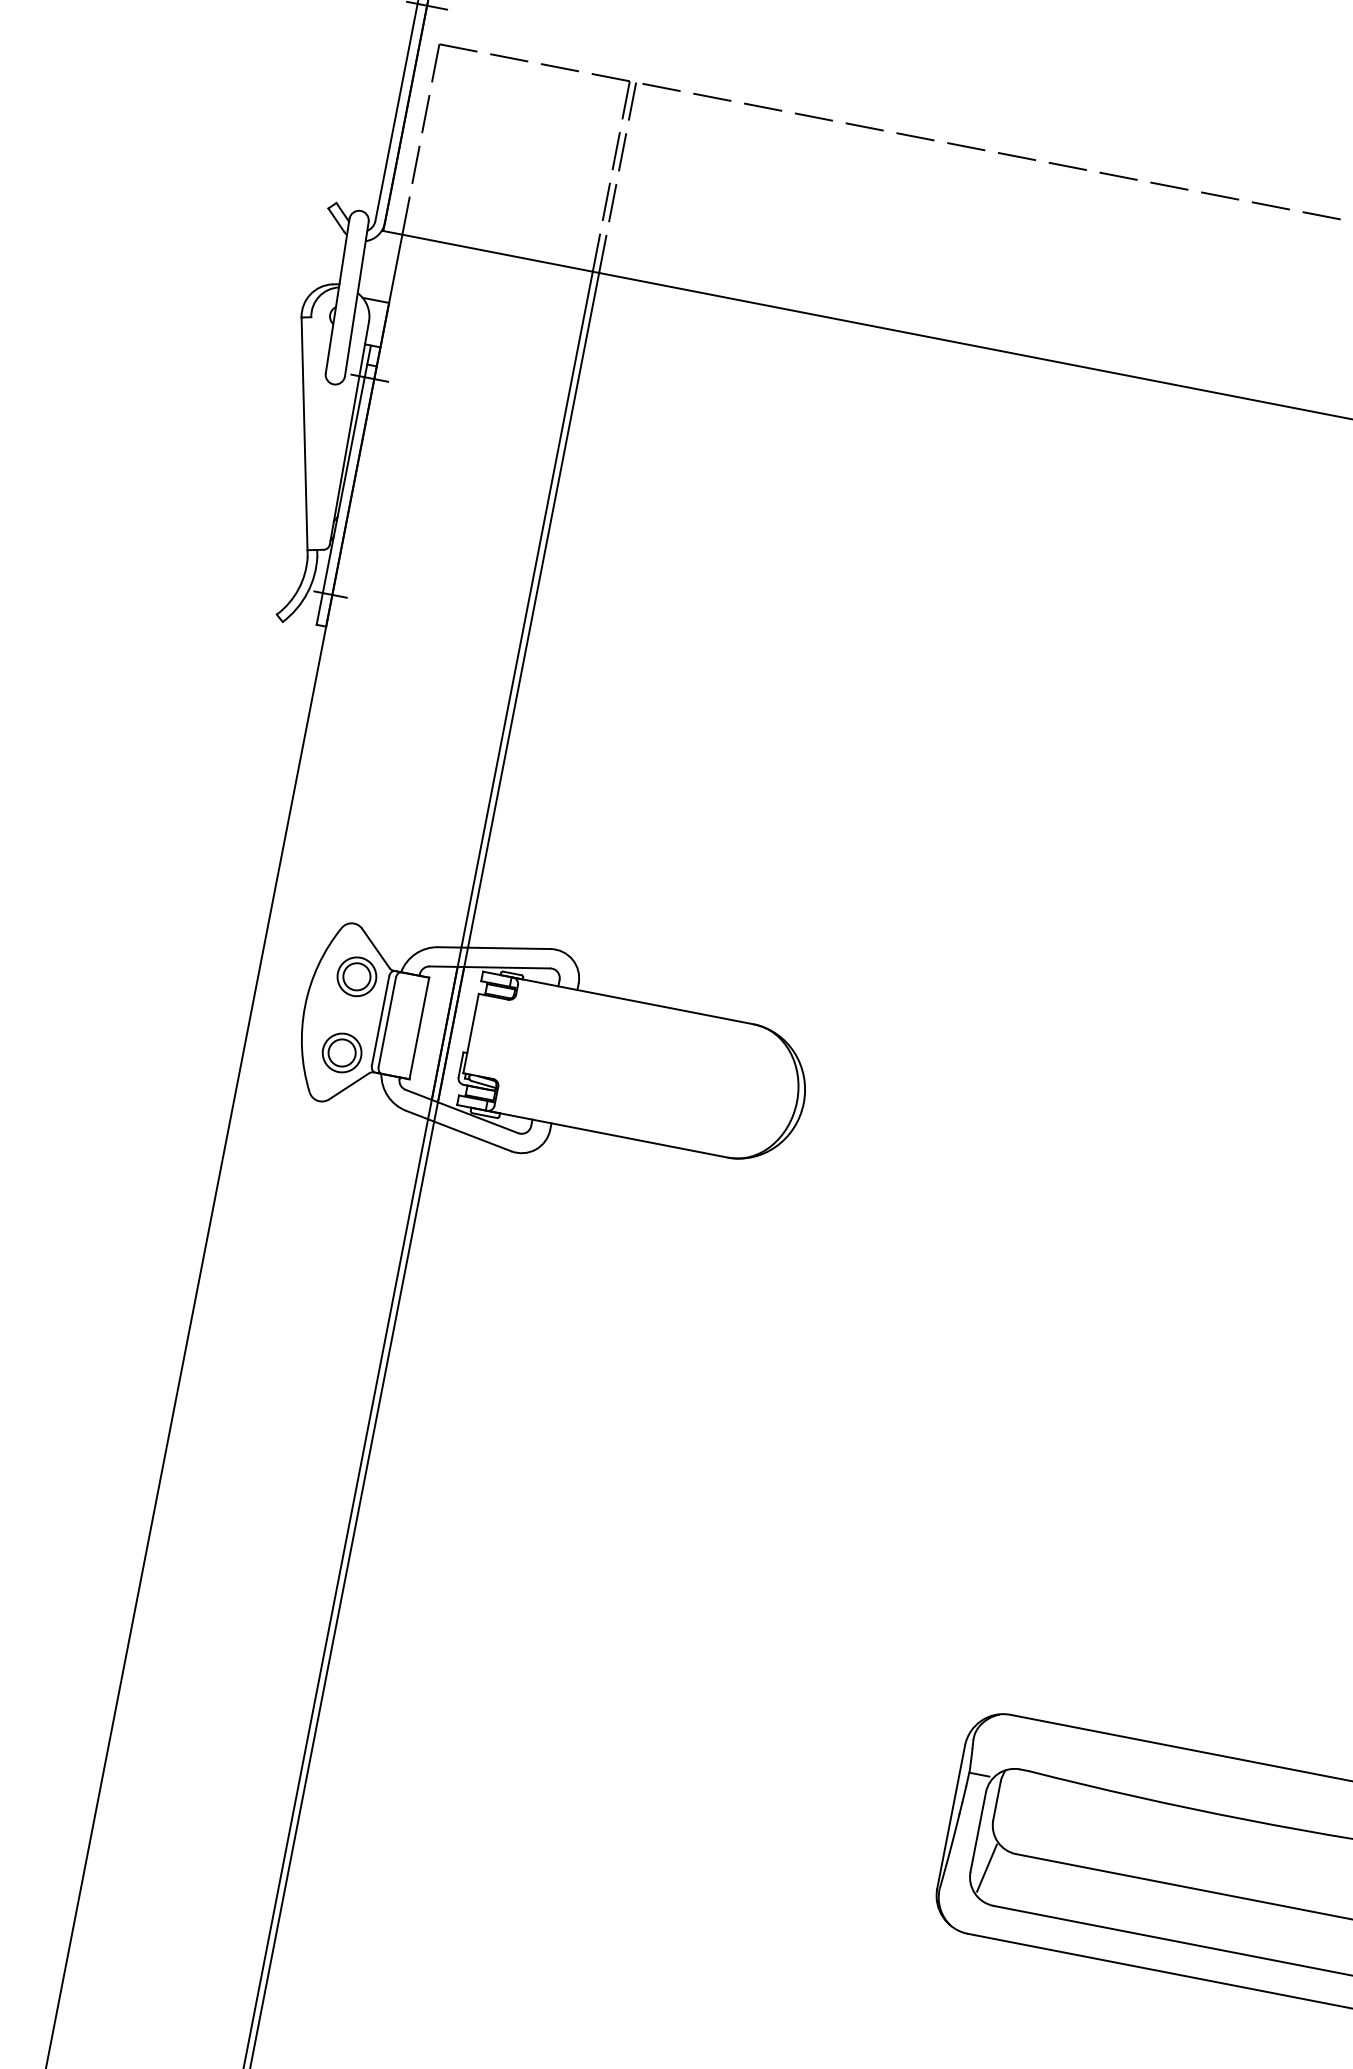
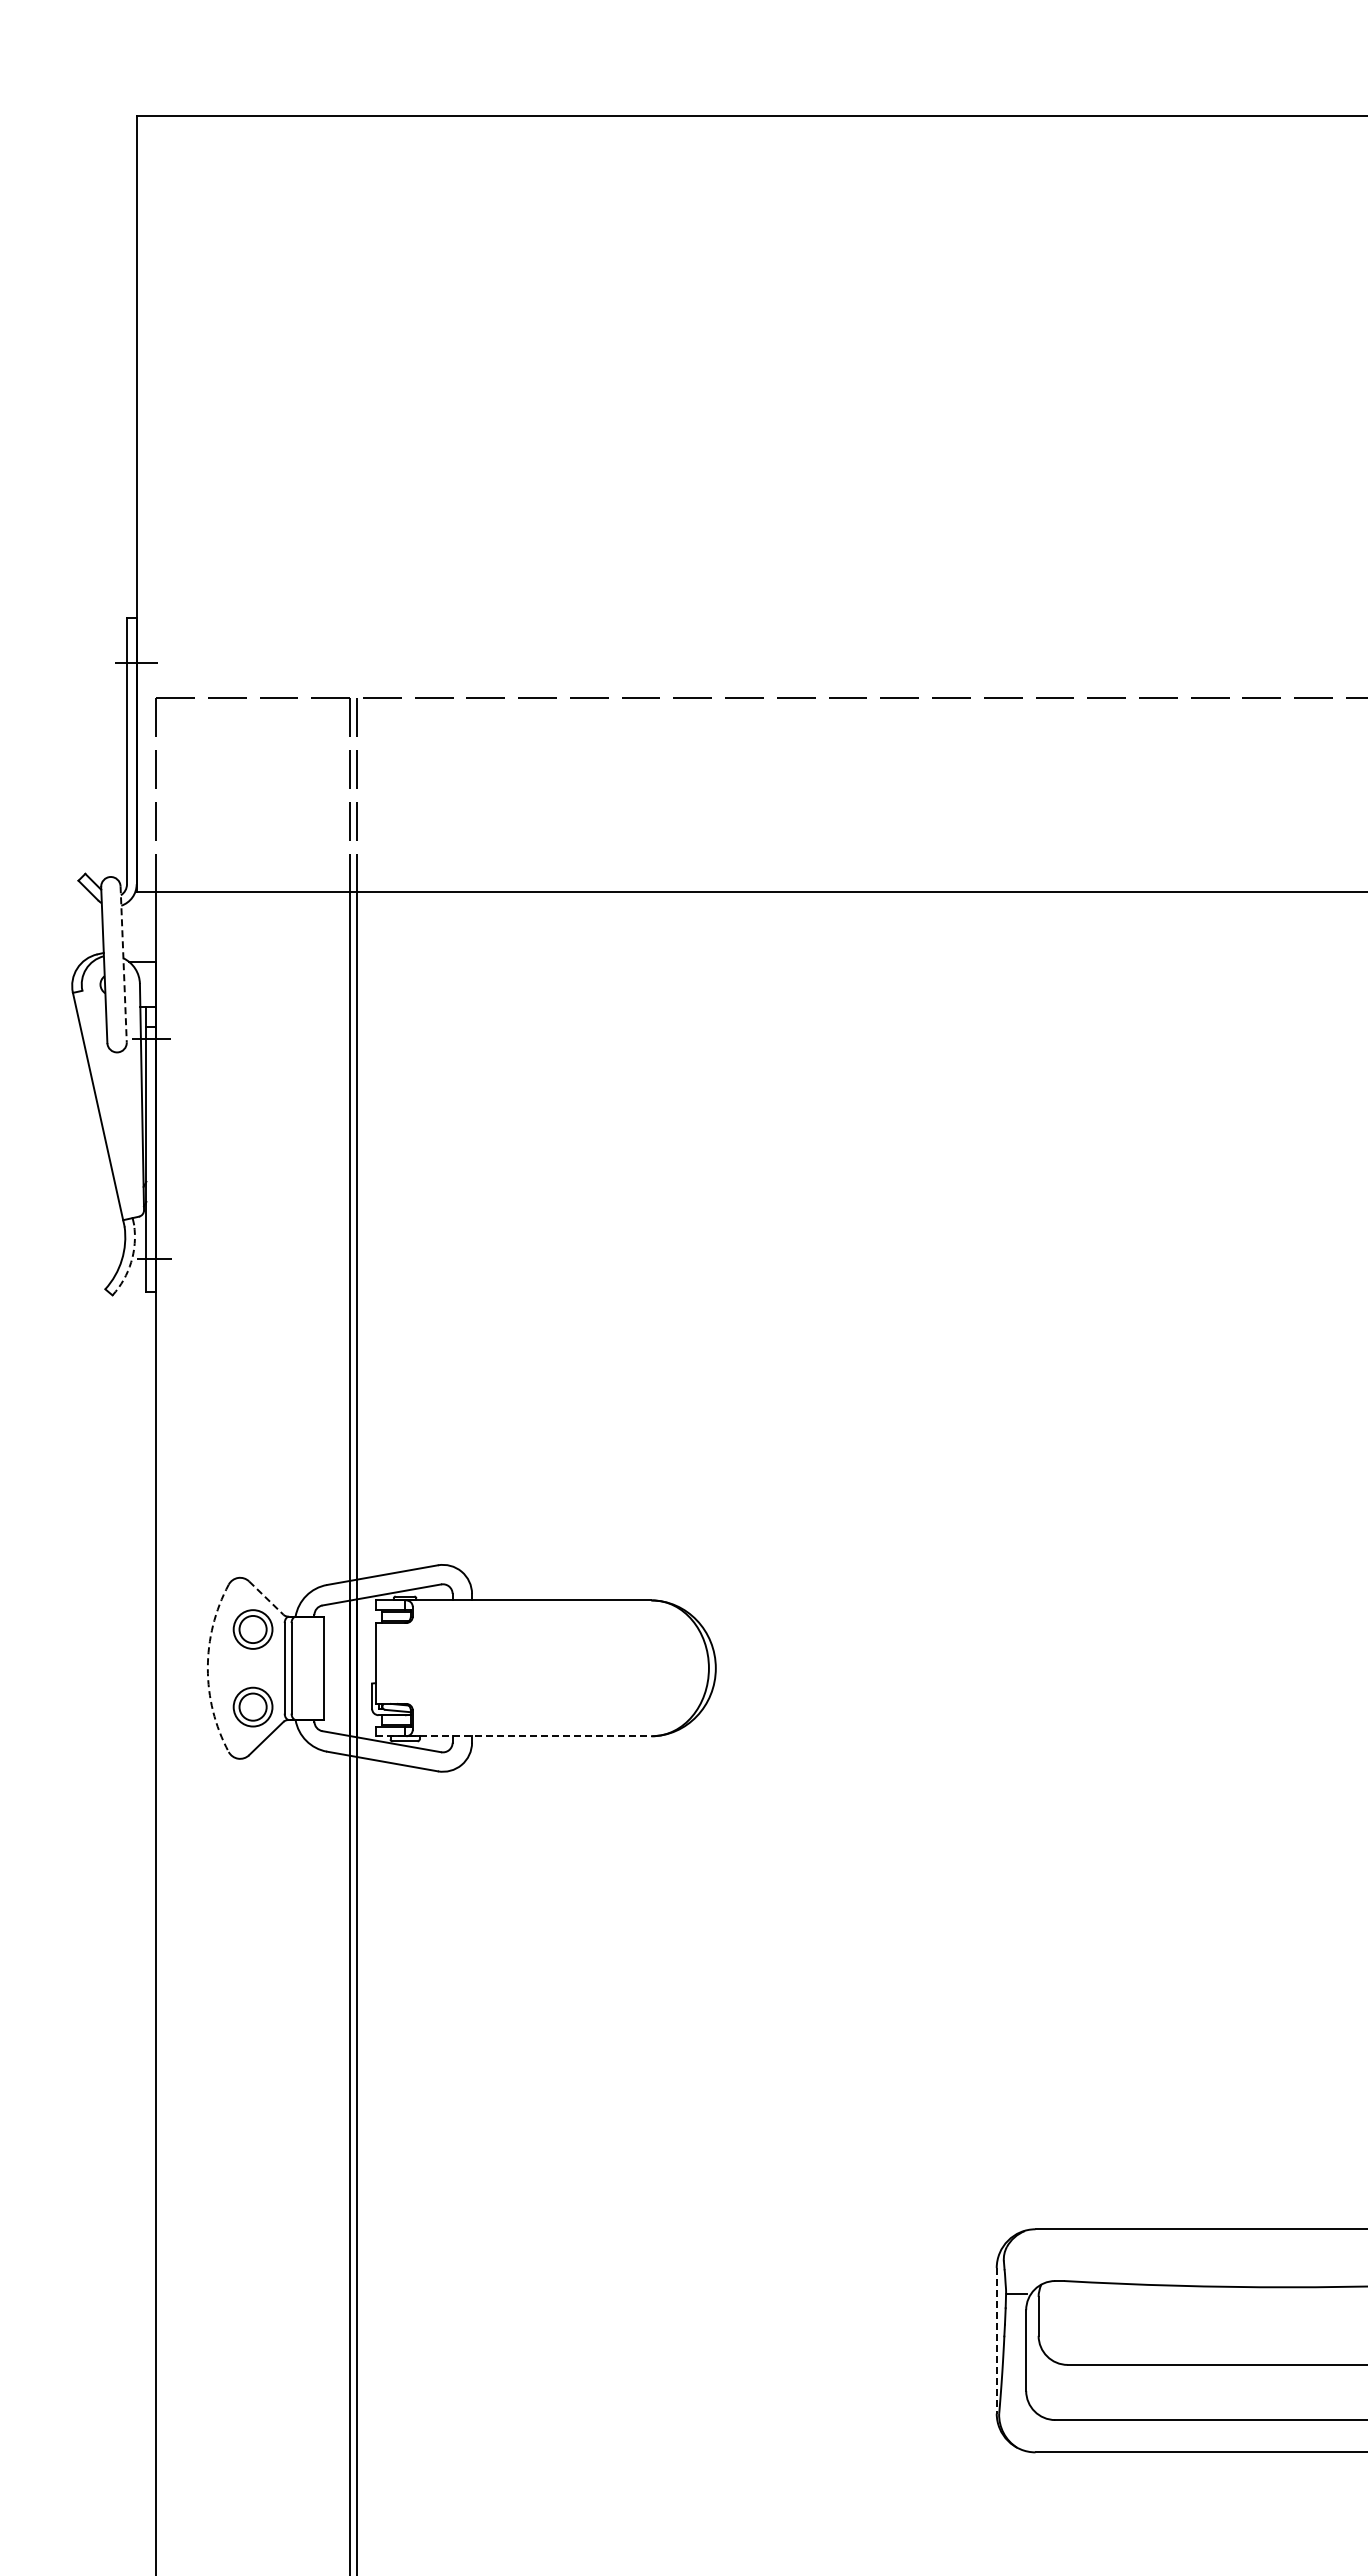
line: (356, 299) -> (123, 964), solid -> dashed
arc: (307, 593) -> (131, 1262), solid -> dashed
line: (376, 948) -> (266, 1598), solid -> dashed
arc: (304, 1006) -> (207, 1668), solid -> dashed
line: (592, 1131) -> (513, 1736), solid -> dashed
line: (951, 1816) -> (996, 2340), solid -> dashed
line: (986, 1868) -> (1041, 2384), removed

